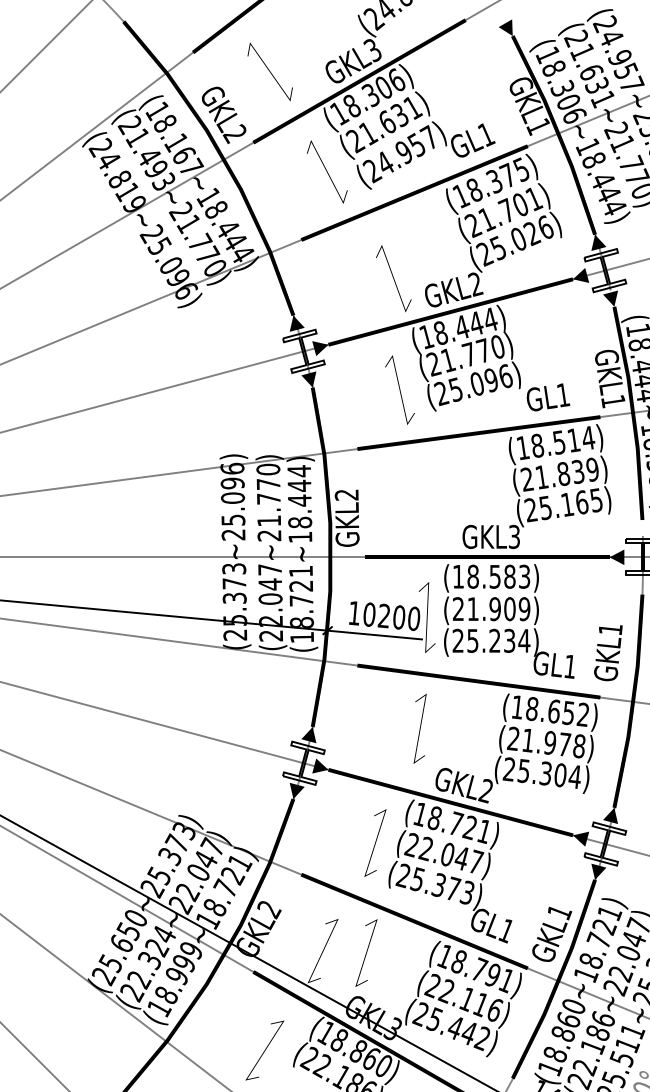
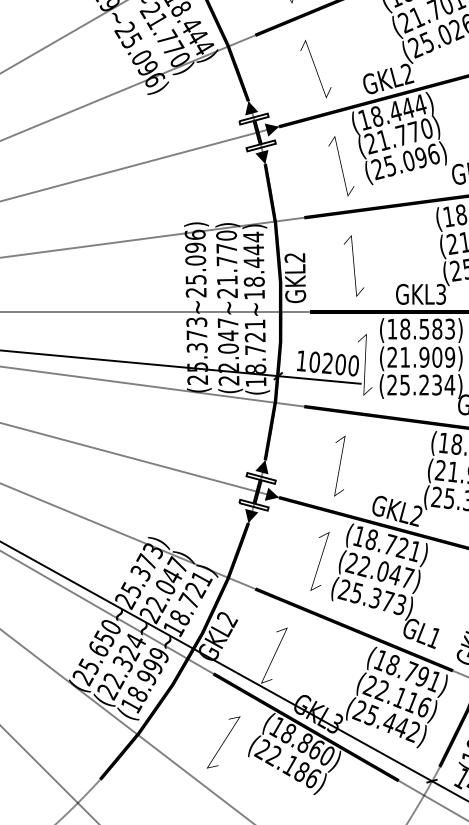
line: (393, 278) -> (315, 68), moved
line: (414, 504) -> (354, 266), added
line: (419, 728) -> (339, 465), moved
line: (366, 952) -> (312, 656), removed

